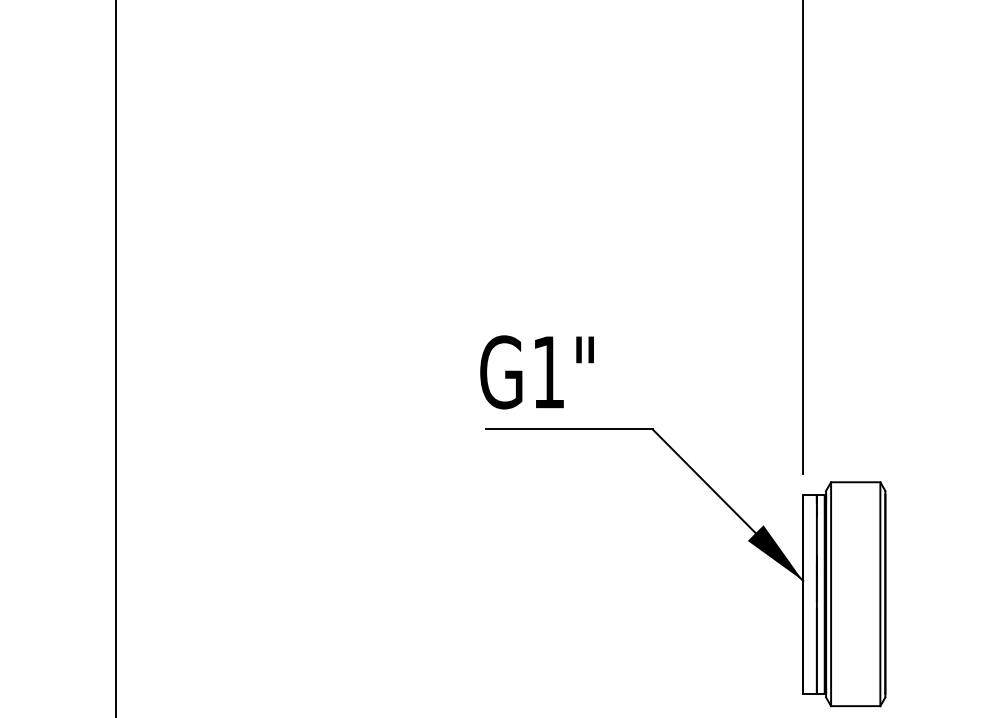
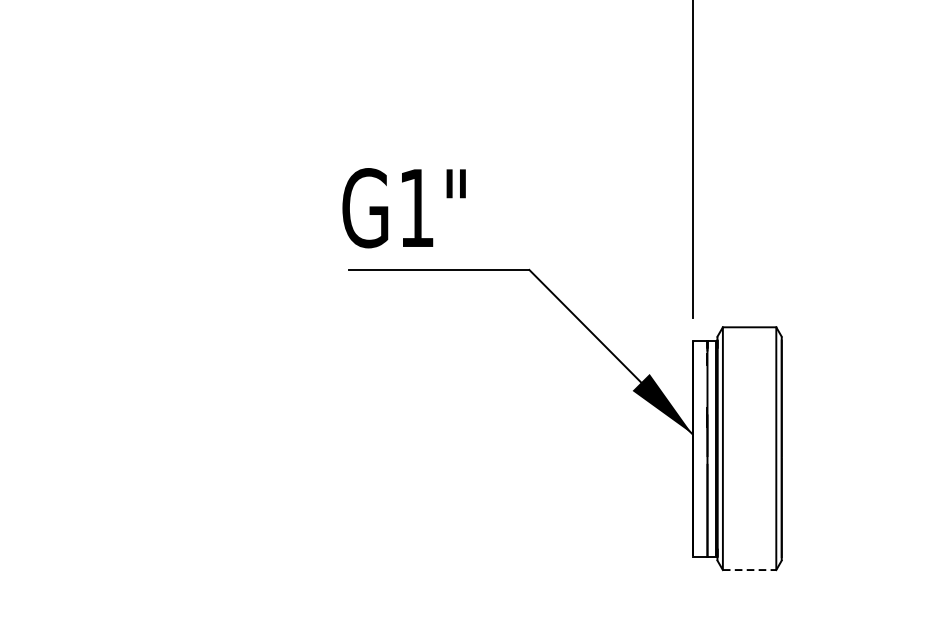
line: (855, 706) -> (749, 570), solid -> dashed

